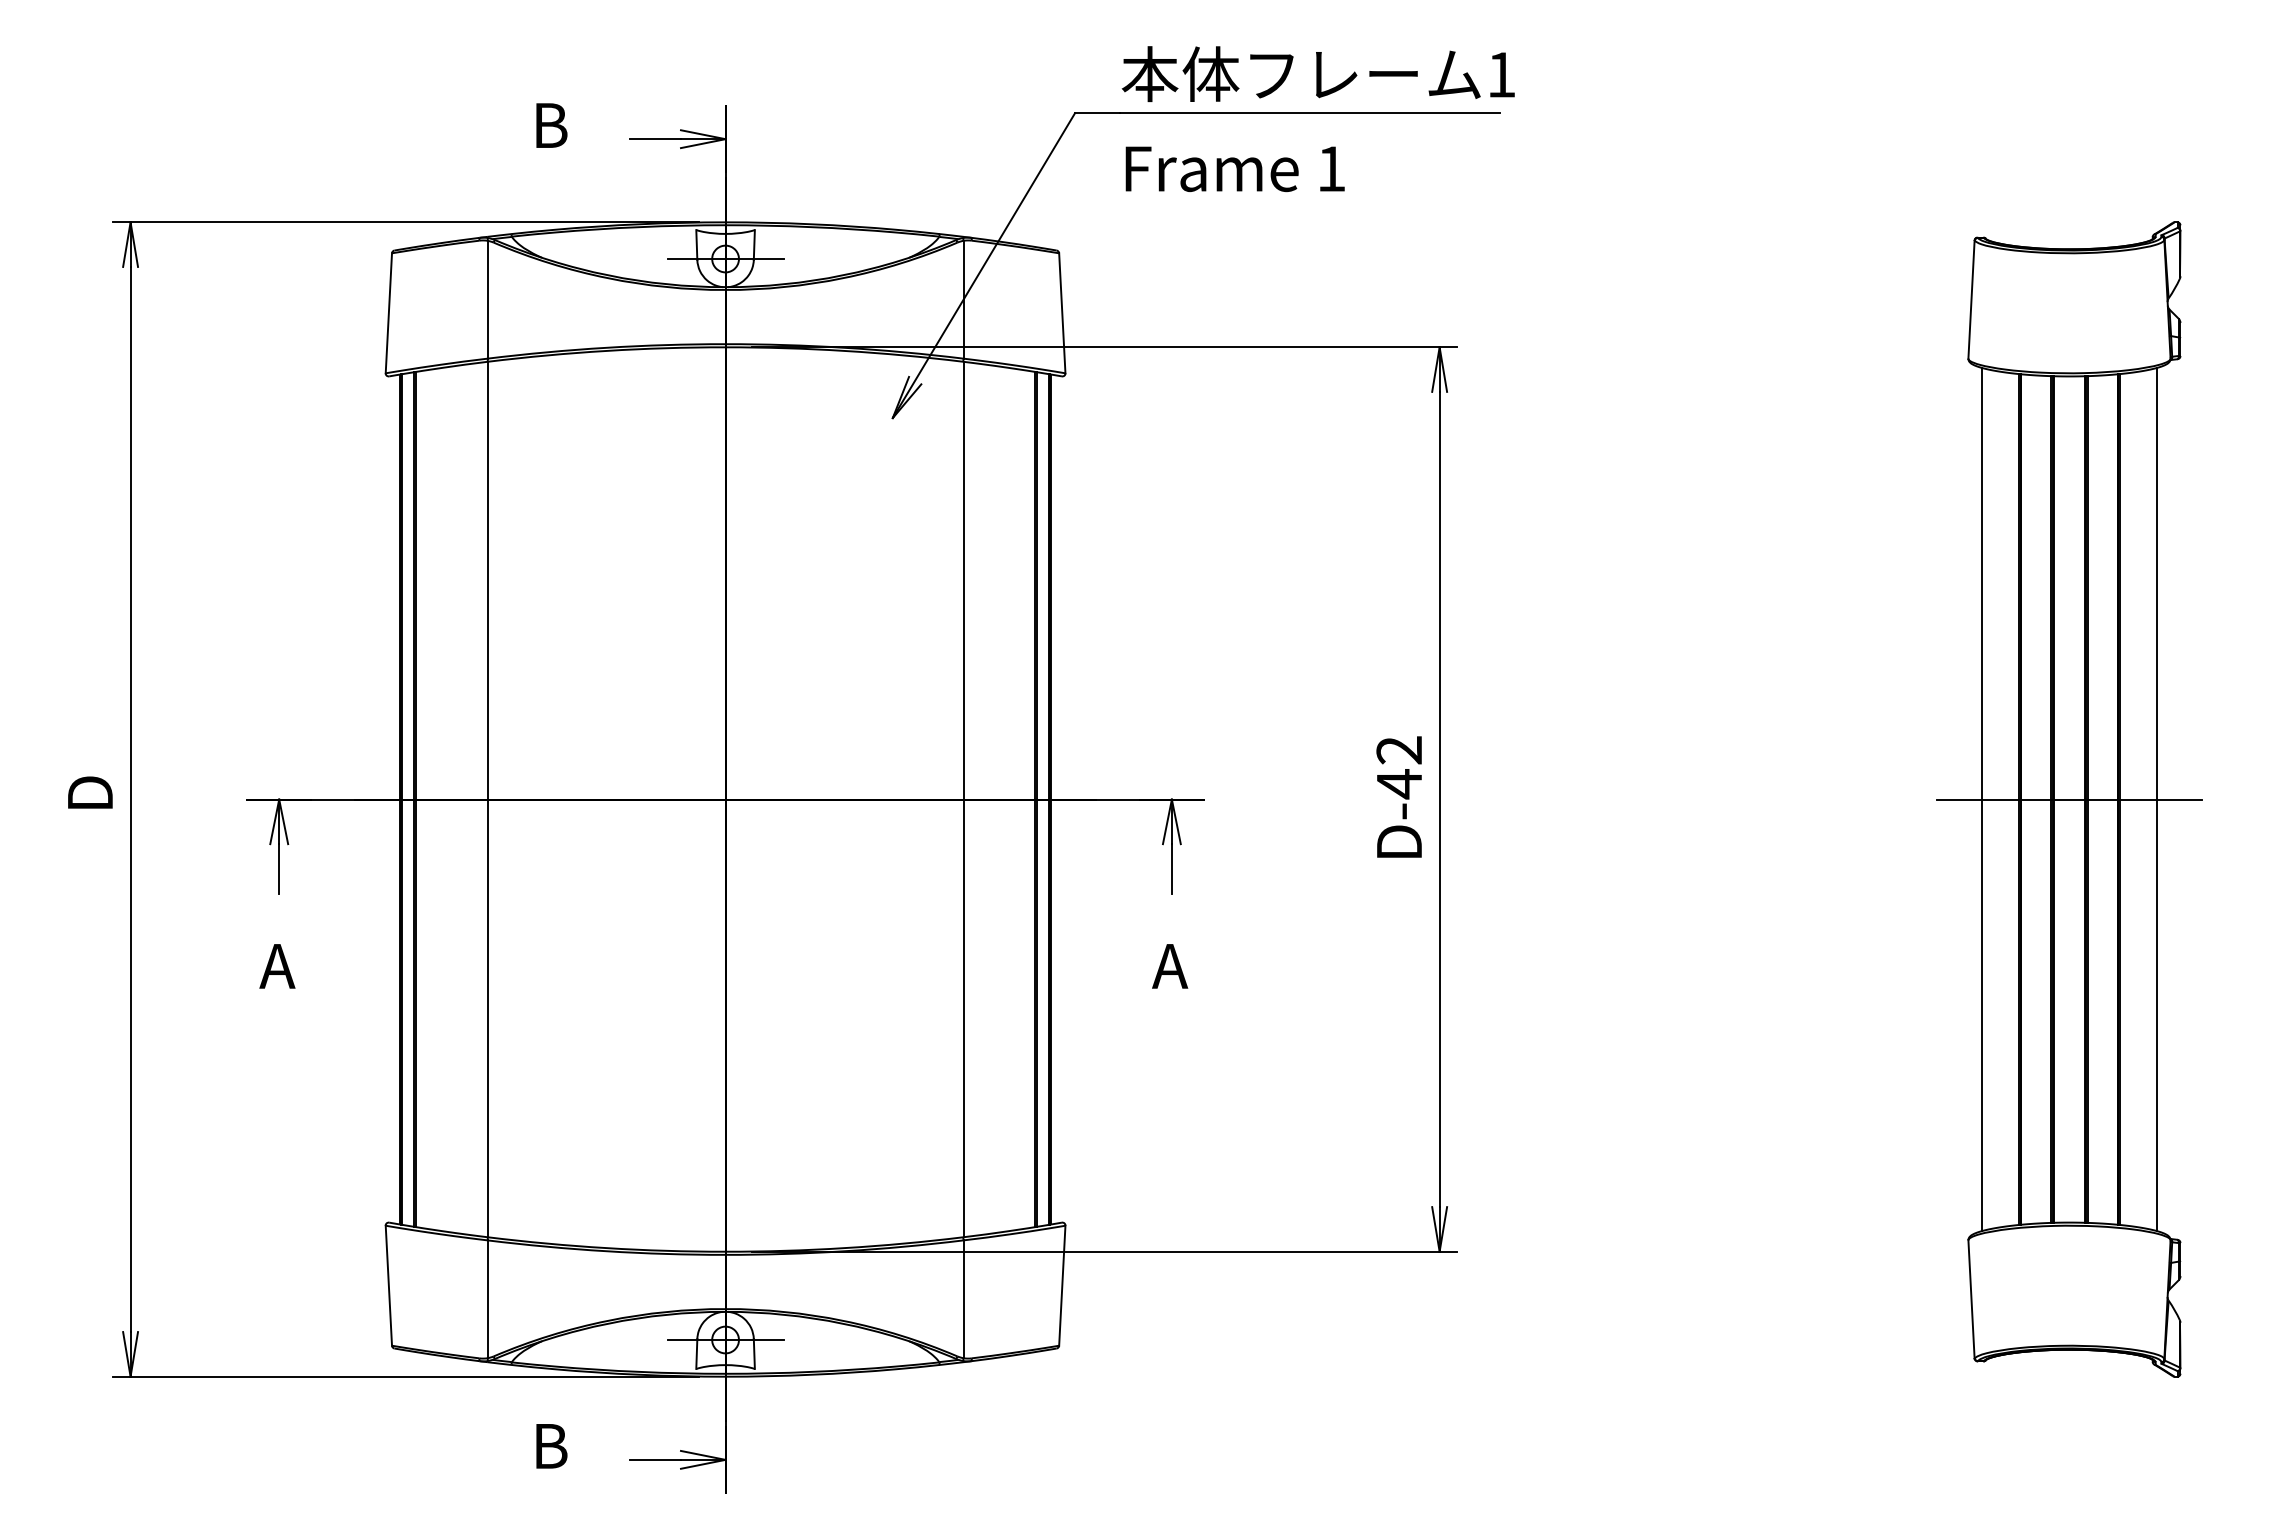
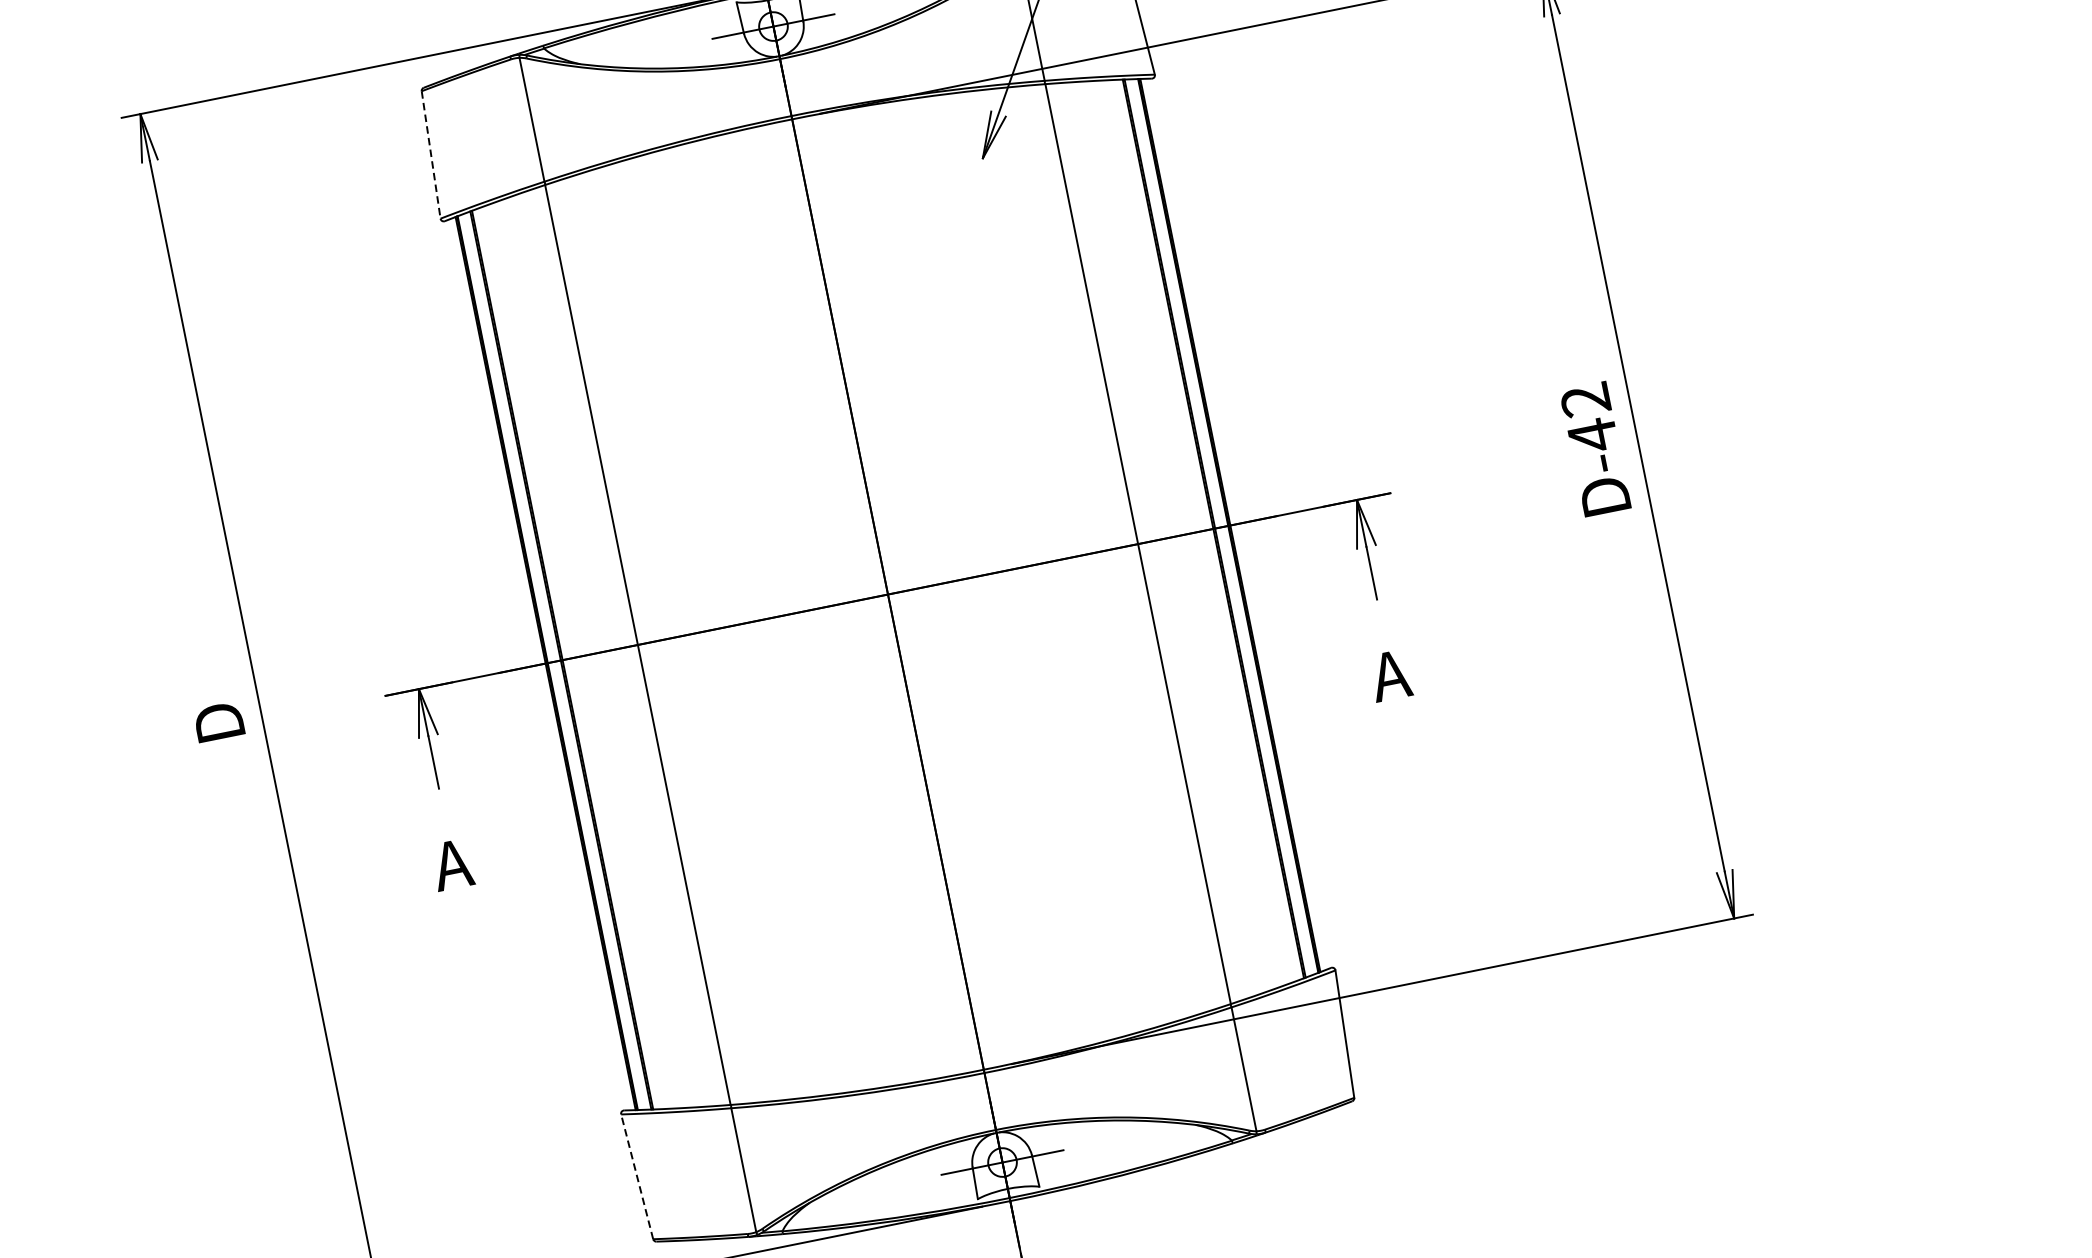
line: (388, 313) -> (430, 155), solid -> dashed
line: (388, 1285) -> (636, 1176), solid -> dashed

